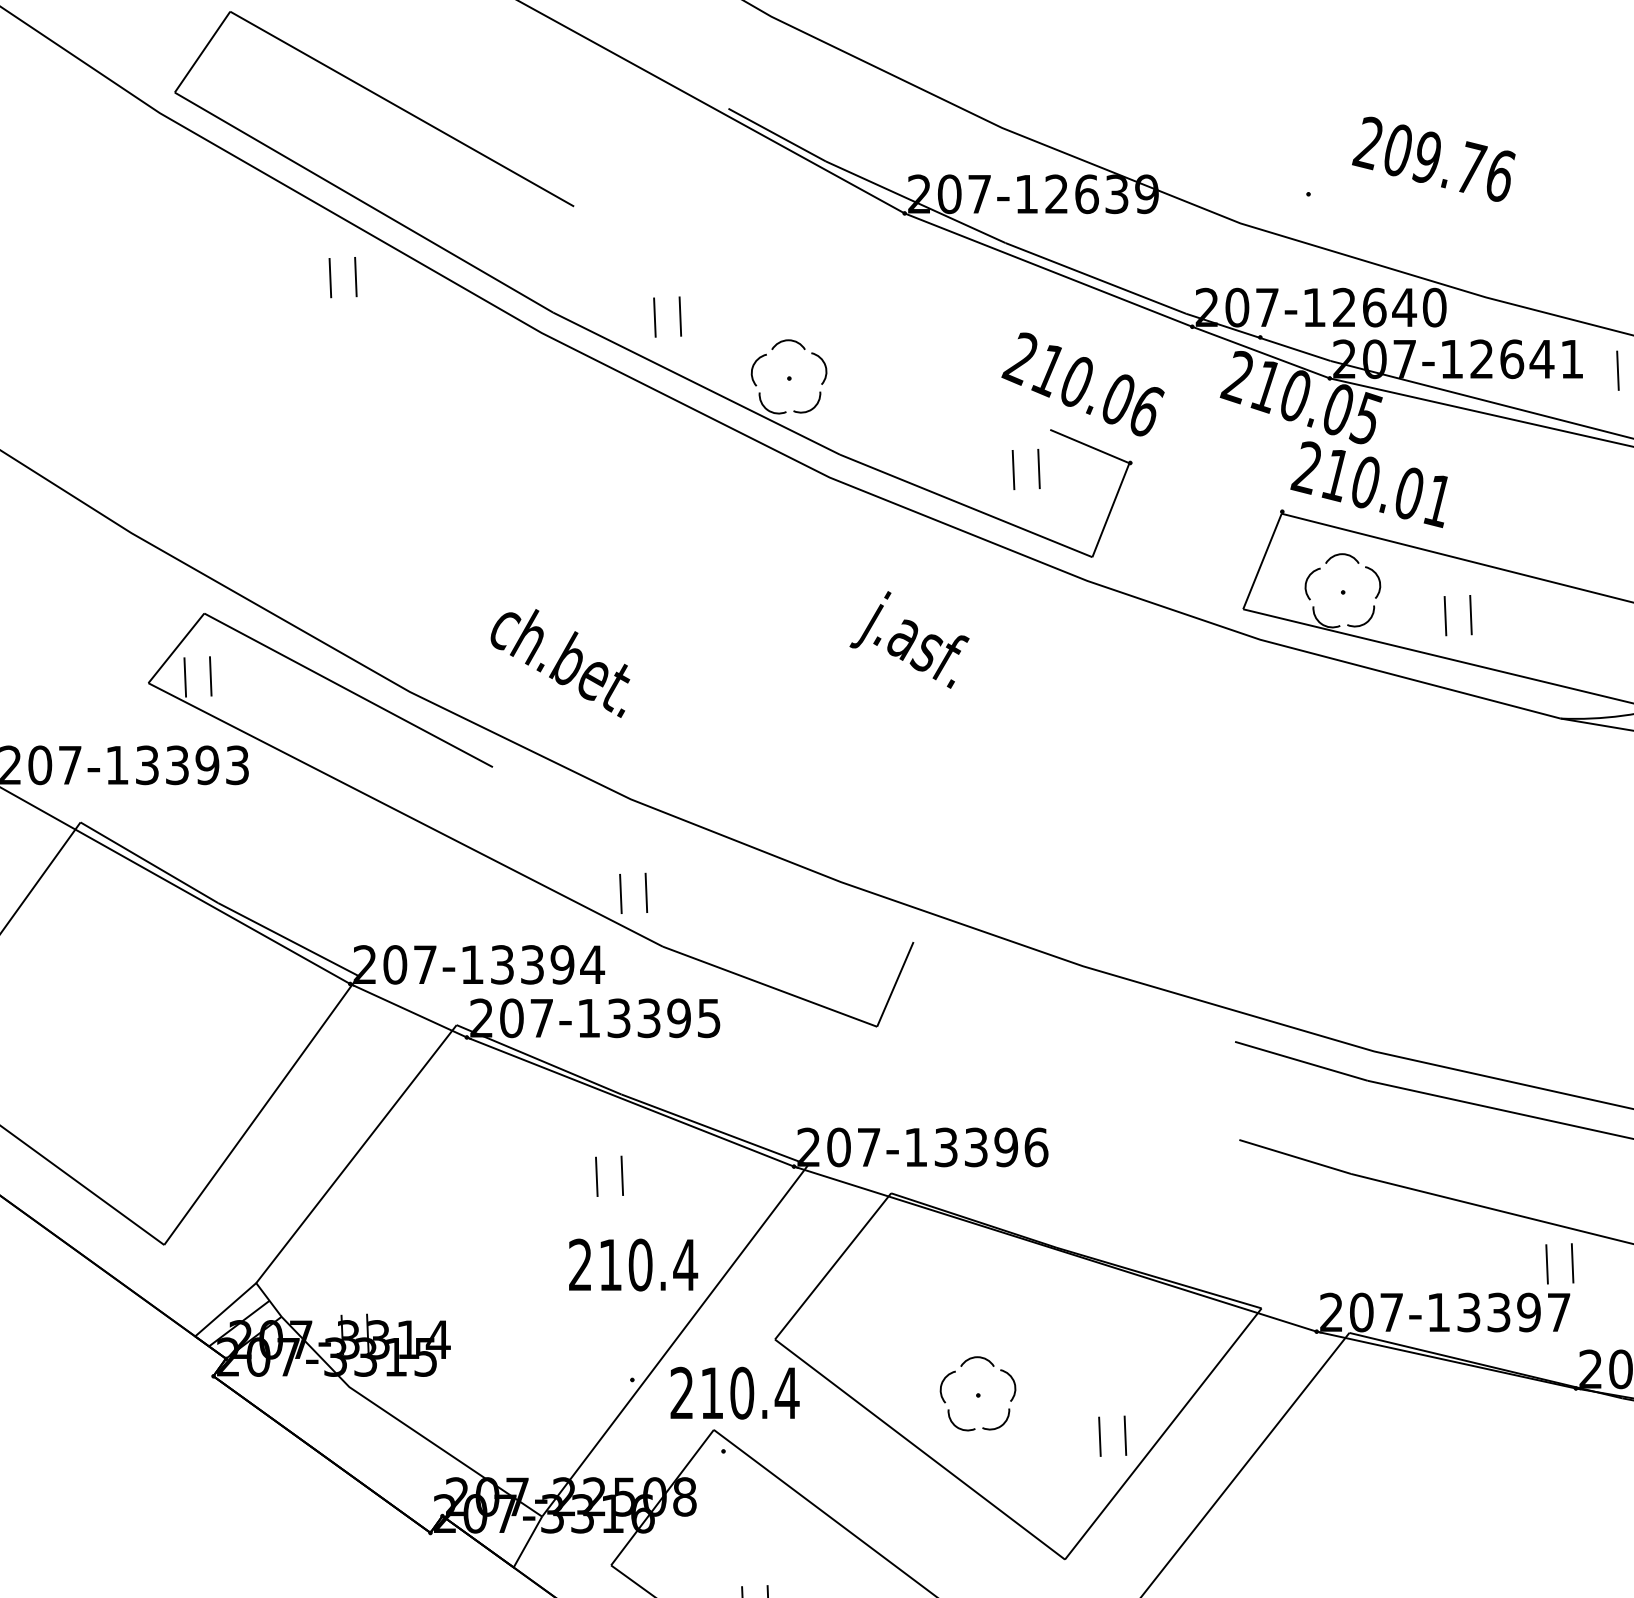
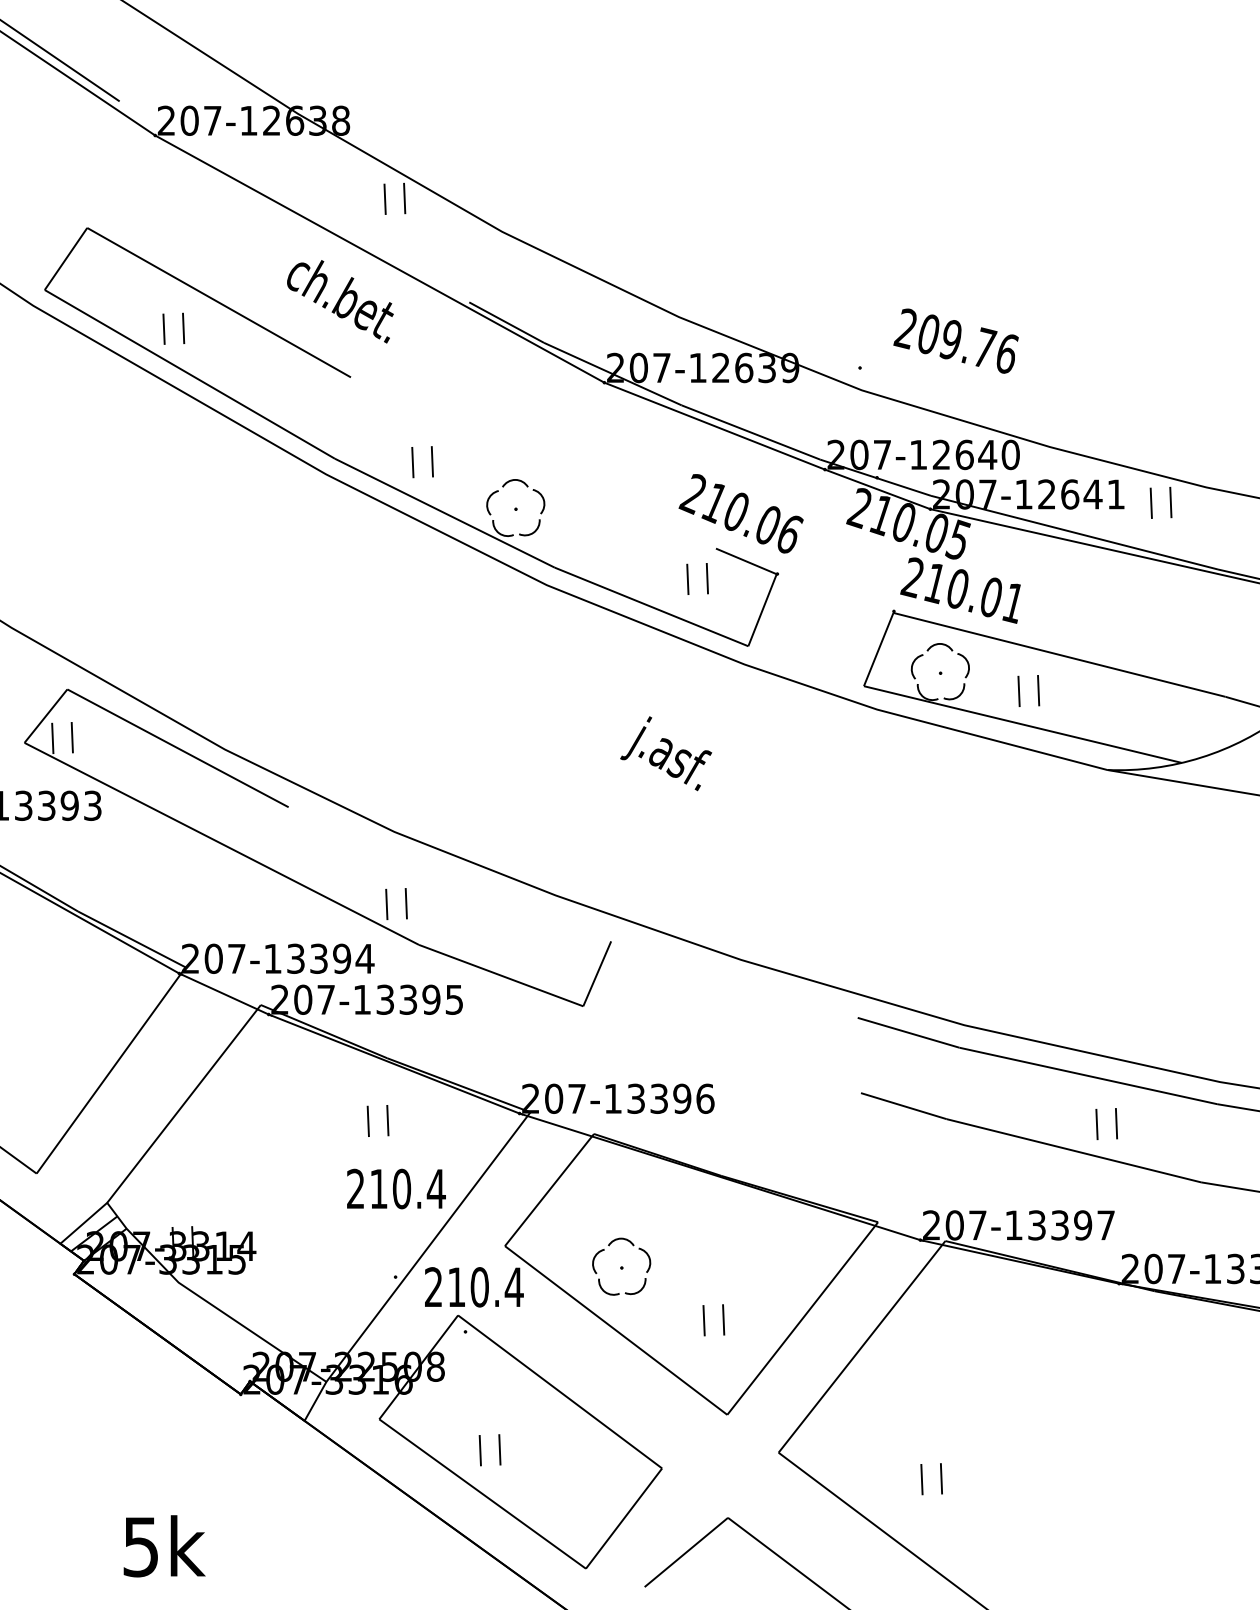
text: (1410, 158) -> (938, 340), moved
part: (332, 282) -> (165, 332), moved
text: (910, 639) -> (666, 753), moved
text: (560, 663) -> (340, 301), moved
part: (1549, 1269) -> (1098, 1128), moved
part: (977, 1393) -> (621, 1266), moved
part: (1101, 1439) -> (705, 1322), moved

